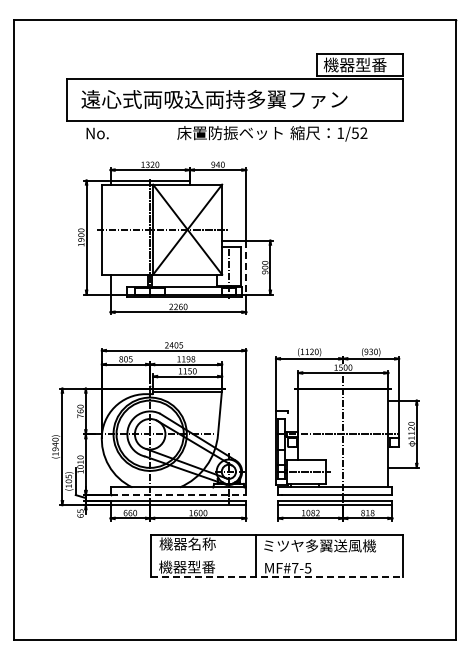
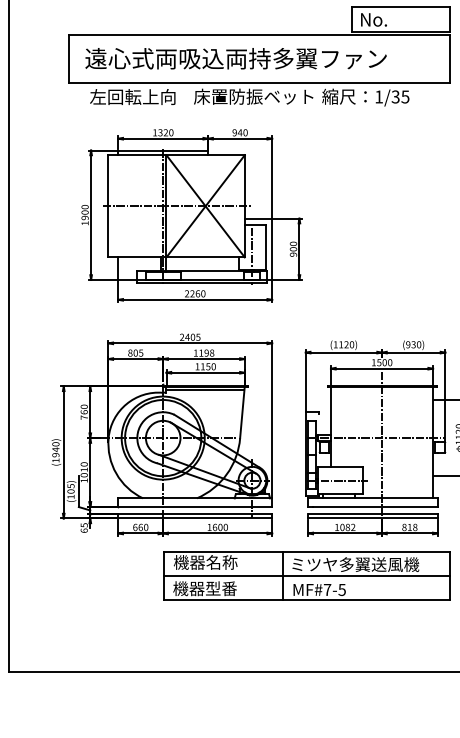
text: (354, 64) -> (394, 19), 機器型番 -> No.
text: (122, 133) -> (131, 97), No. -> 左回転上向
text: (359, 133) -> (400, 97), 1/52 -> 1/35
line: (246, 268) -> (272, 250), dashed -> solid
line: (178, 494) -> (195, 506), dashed -> solid
line: (276, 556) -> (306, 576), added
line: (277, 577) -> (307, 600), dashed -> solid

